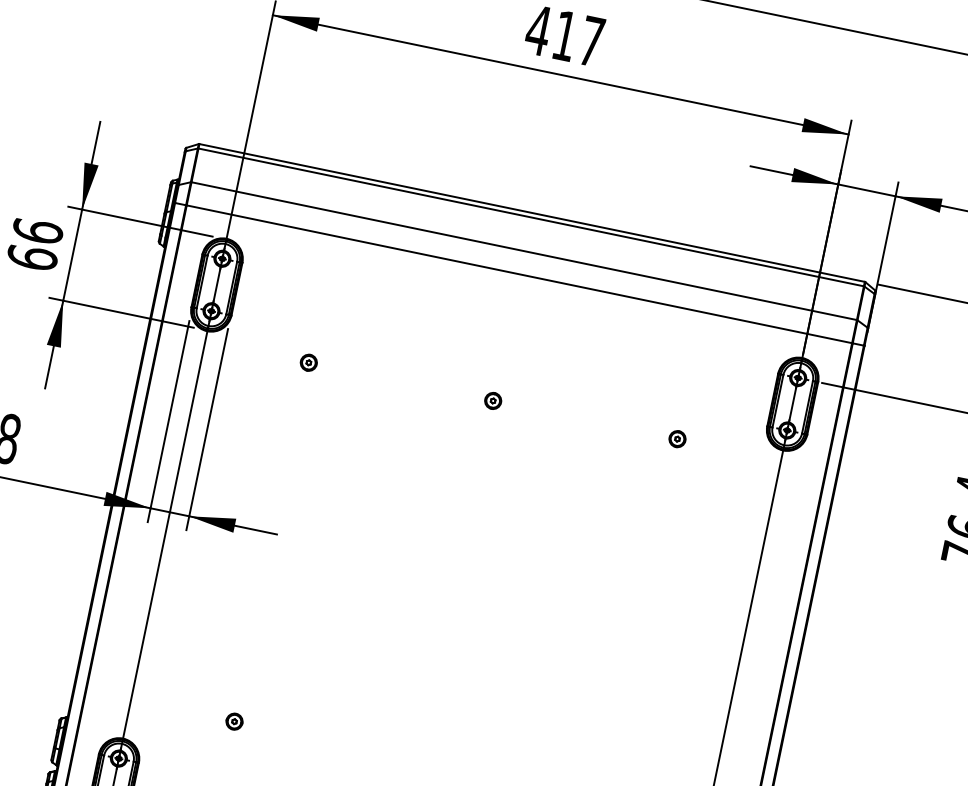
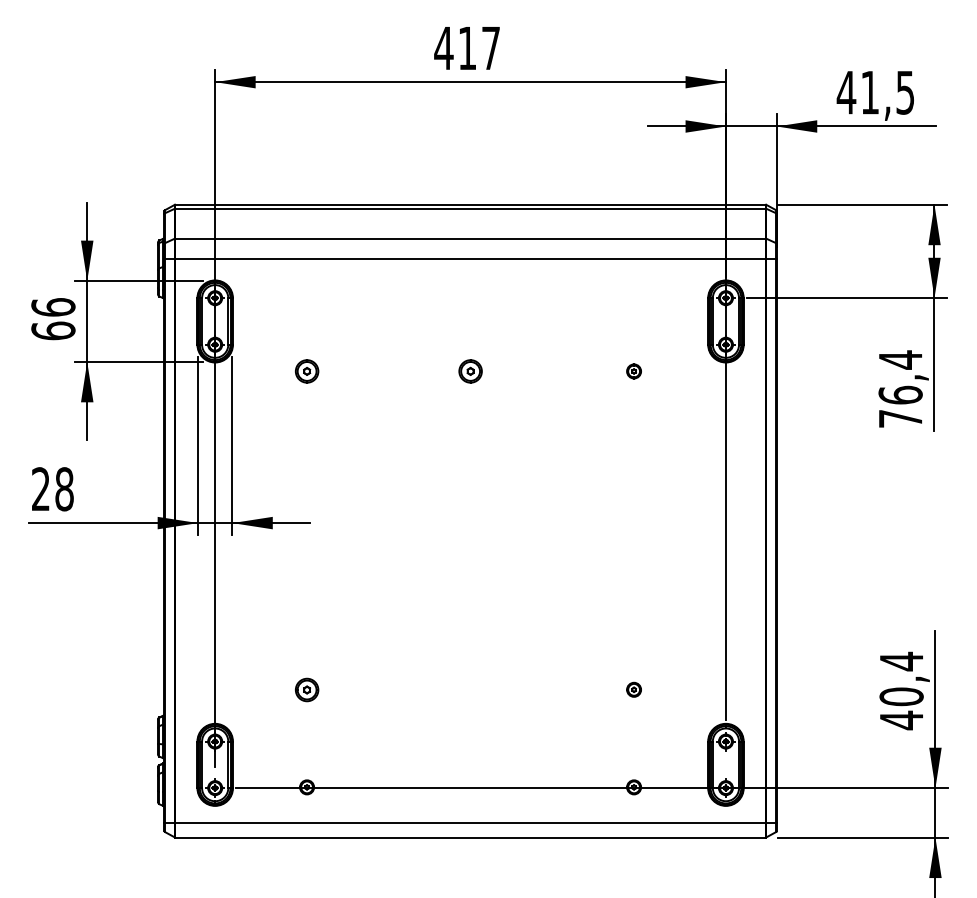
part: (308, 362) -> (306, 371), size x1.6
part: (493, 401) -> (470, 371), size x1.6
part: (233, 721) -> (306, 689), size x1.6

